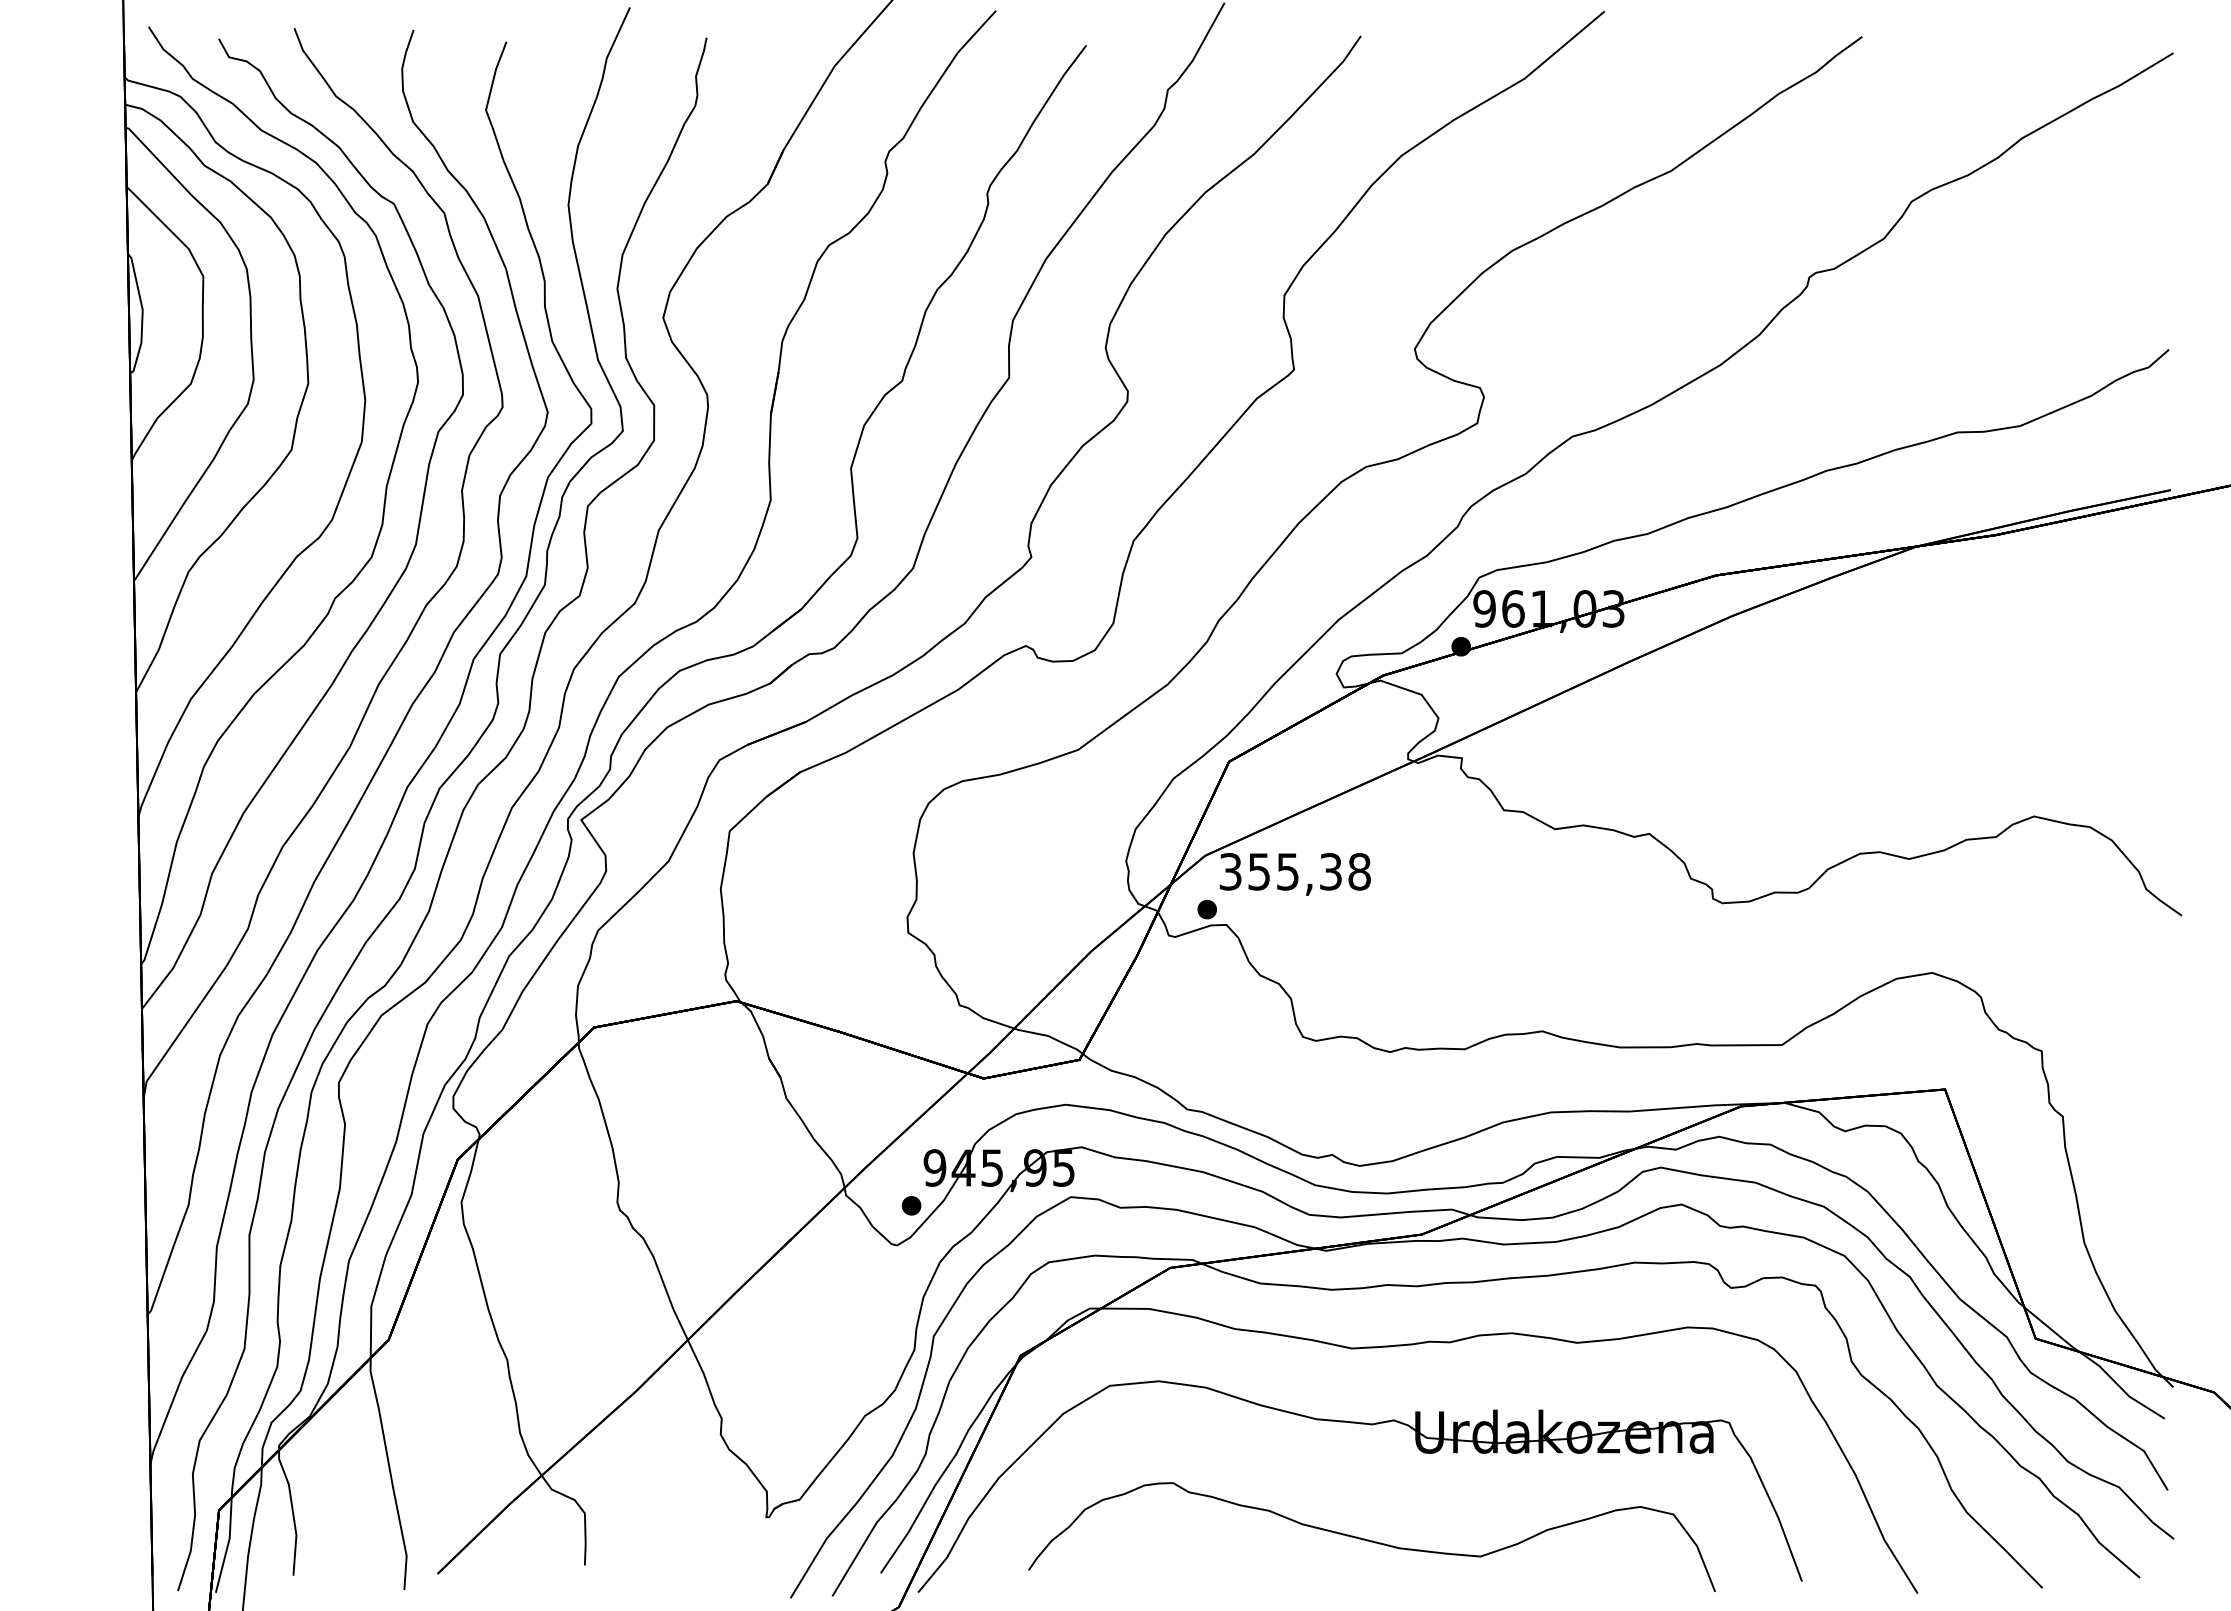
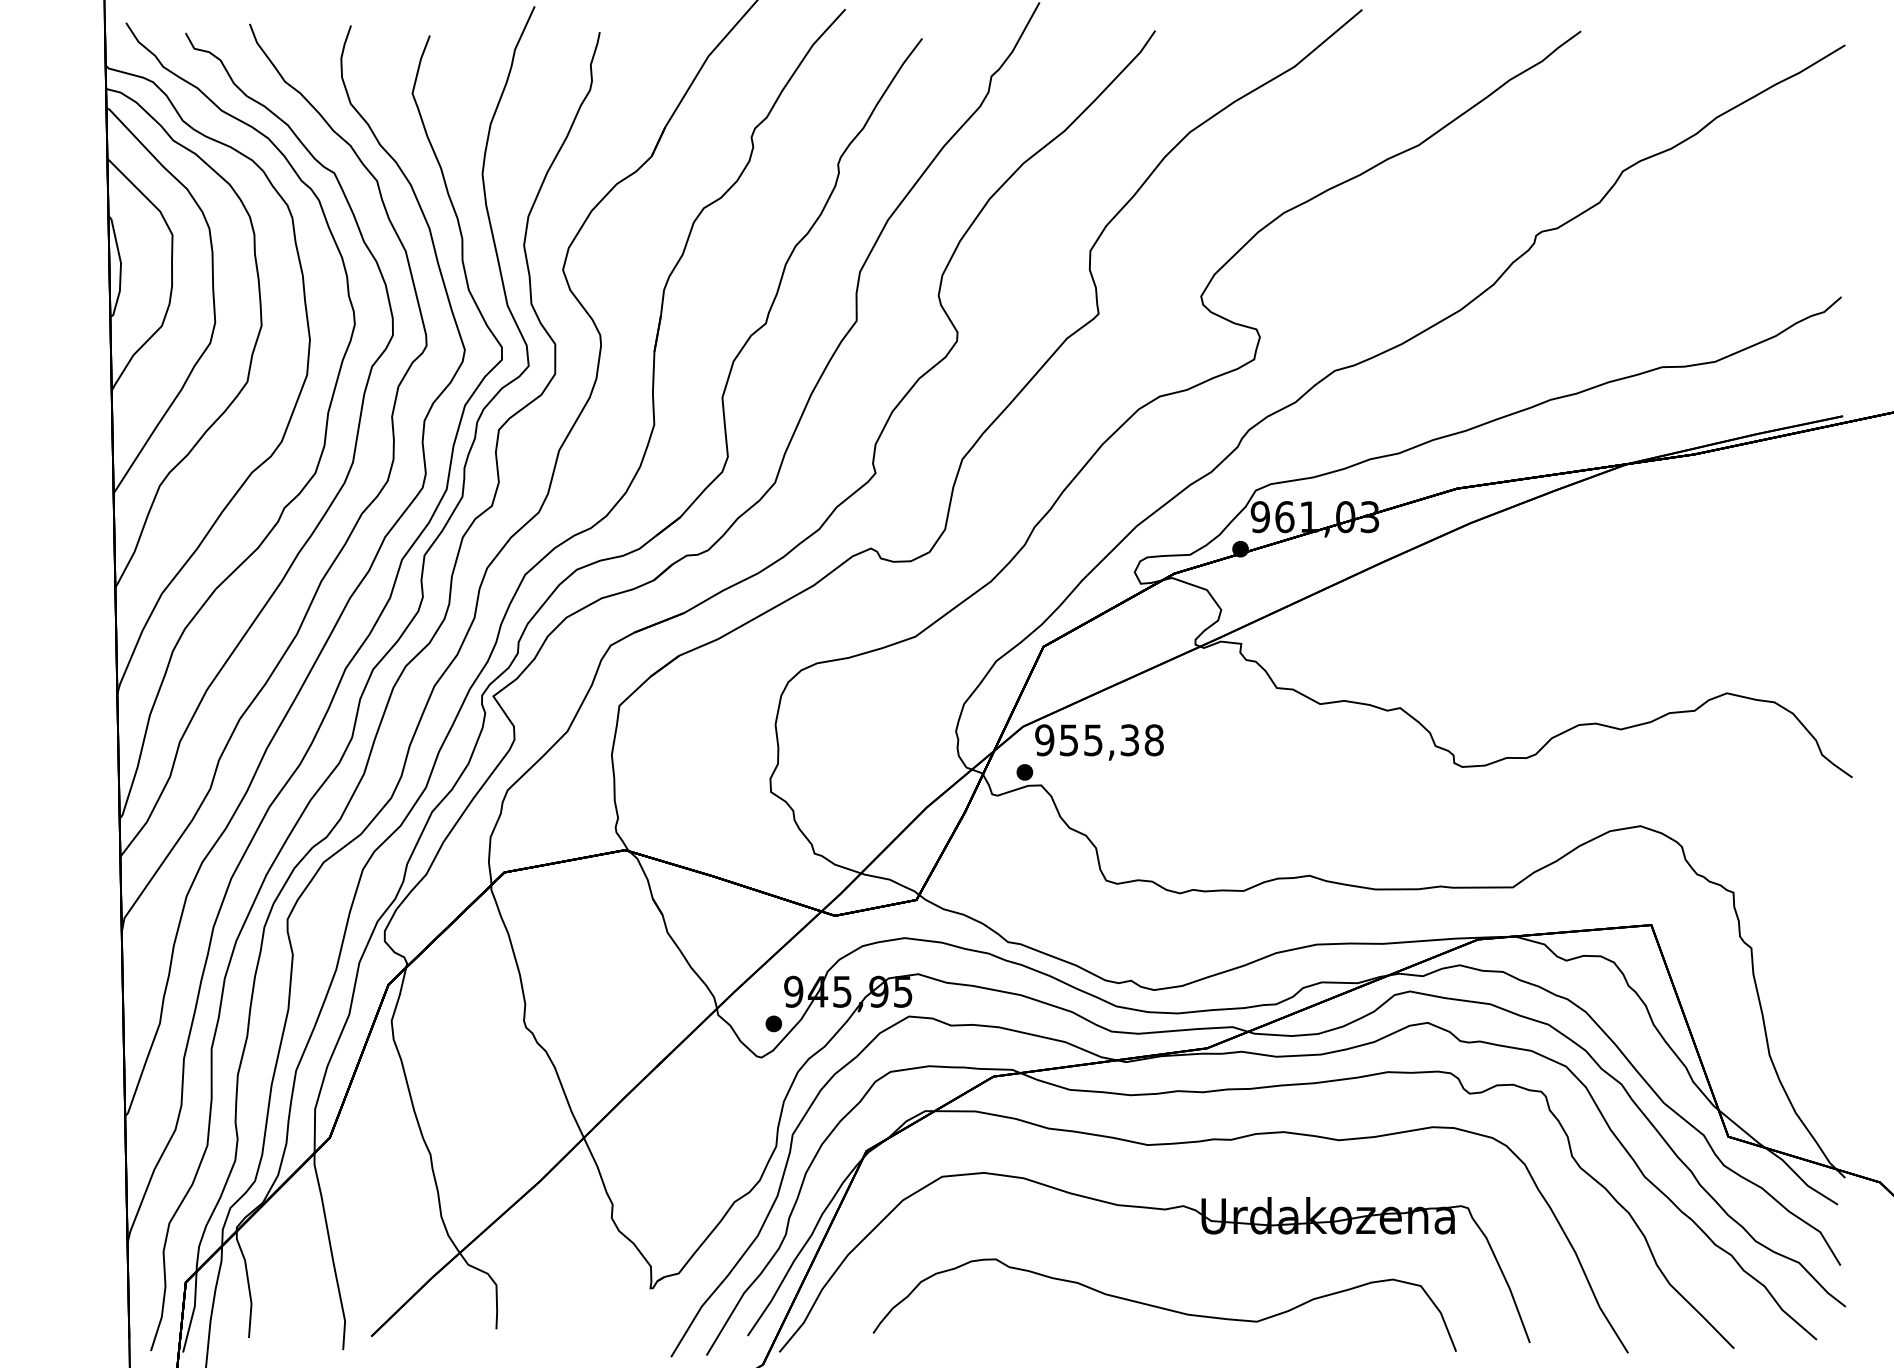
text: (1230, 871) -> (1044, 740), 355,38 -> 955,38

